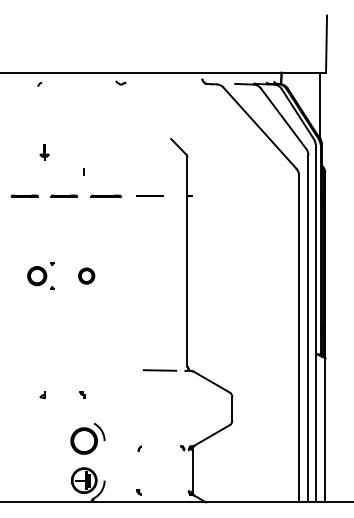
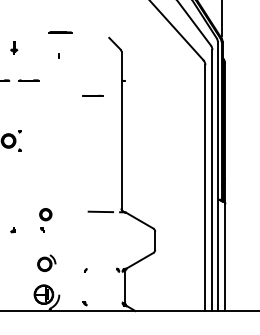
part: (83, 171) -> (58, 55), moved
line: (106, 195) -> (60, 32), moved
line: (149, 196) -> (93, 96), moved
part: (86, 275) -> (45, 214), moved
part: (87, 438) -> (46, 263), size x0.7

